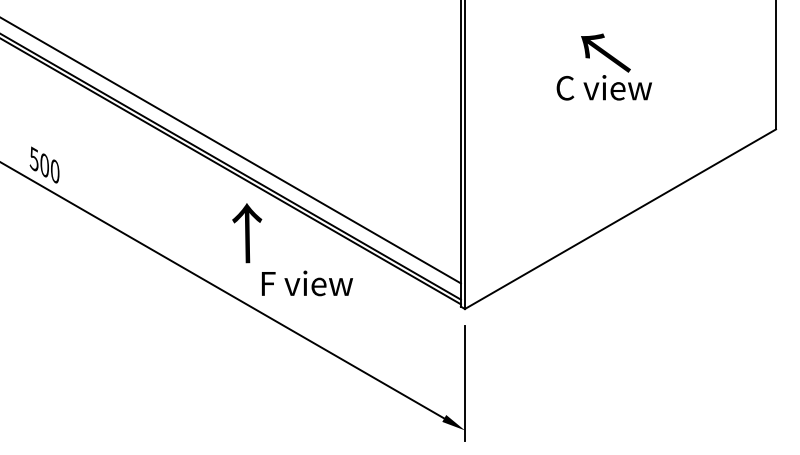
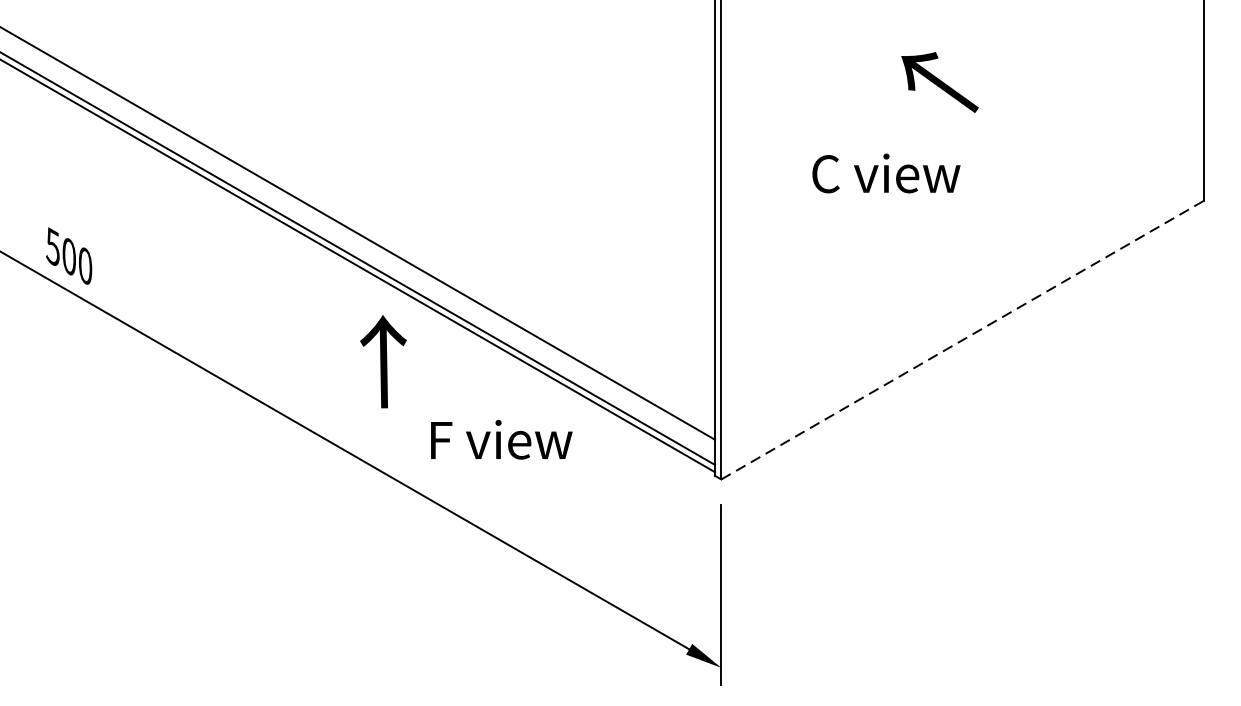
text: (603, 87) -> (885, 173), moved
line: (620, 219) -> (962, 340), solid -> dashed
text: (307, 283) -> (501, 439), moved

